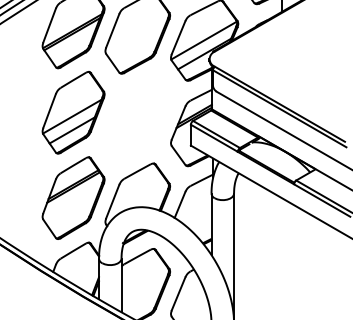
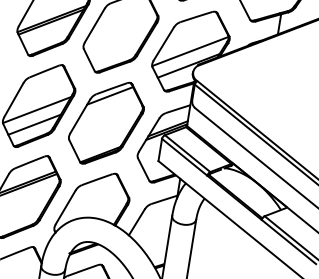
part: (137, 118) -> (106, 123), added

